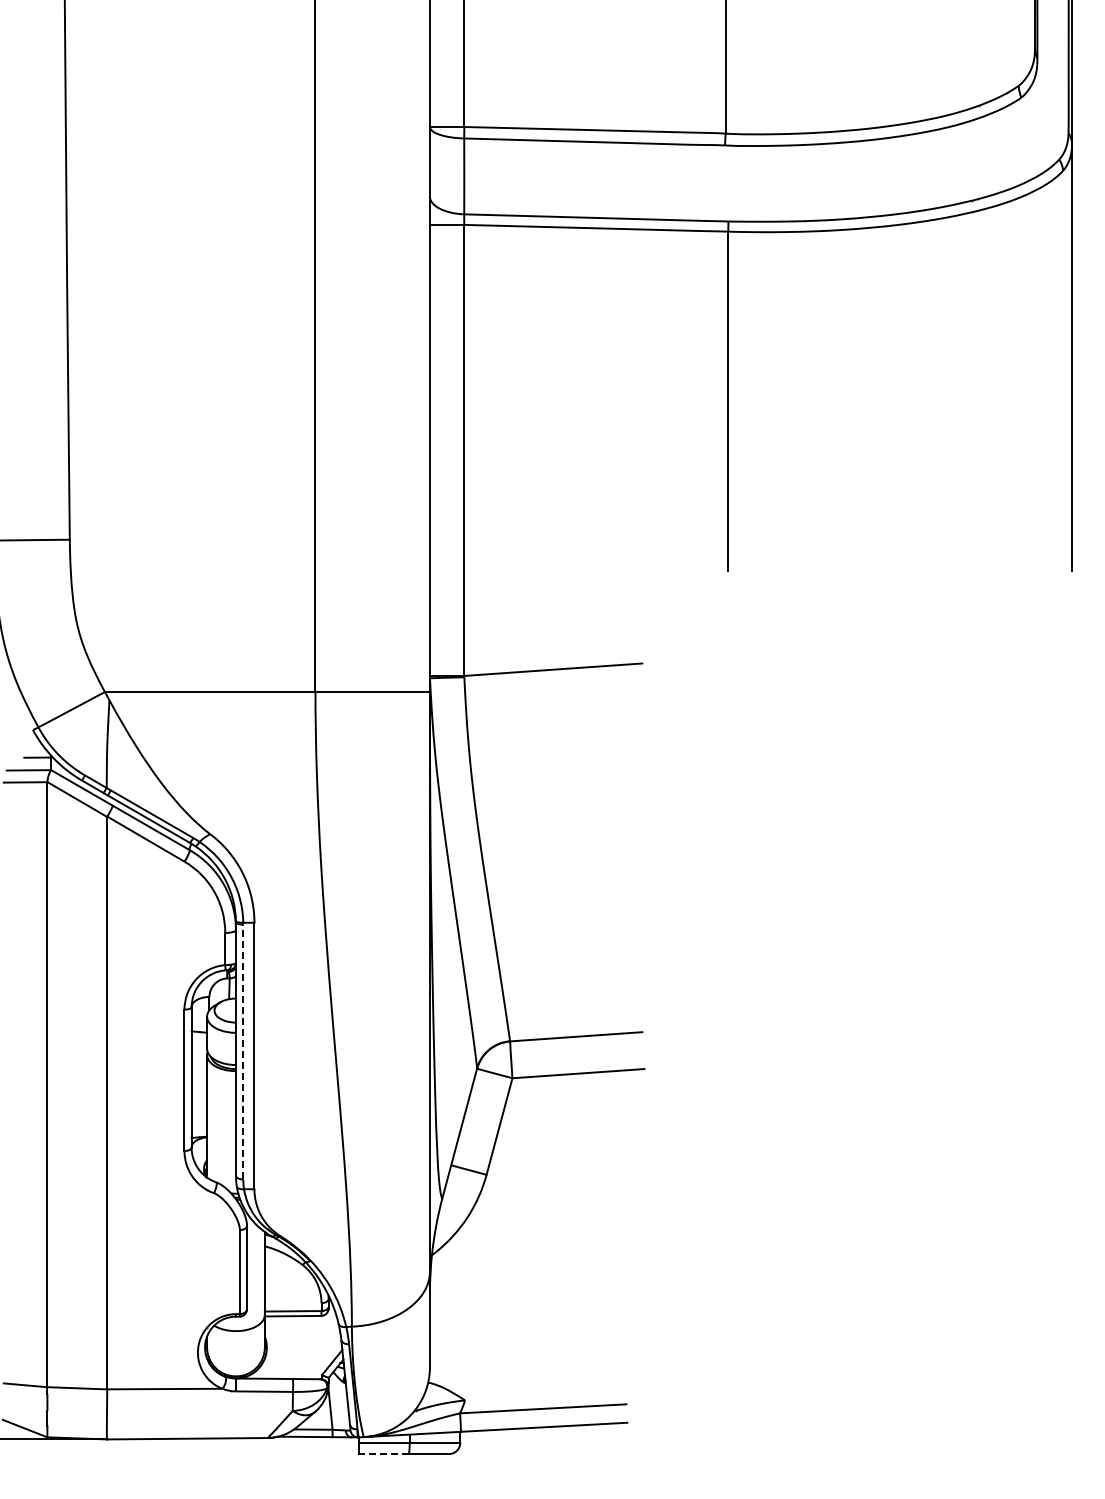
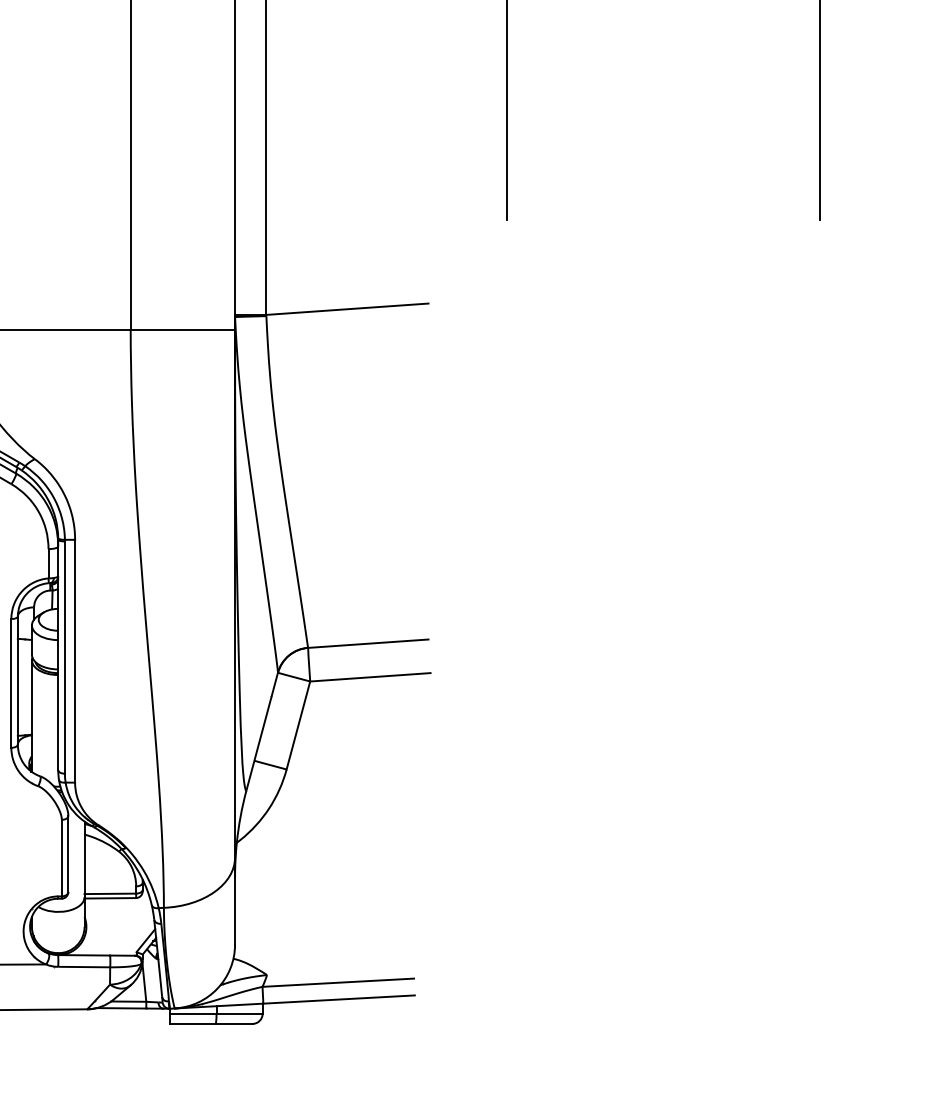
line: (243, 1051) -> (65, 657), dashed -> solid
line: (383, 1454) -> (192, 1024), dashed -> solid

